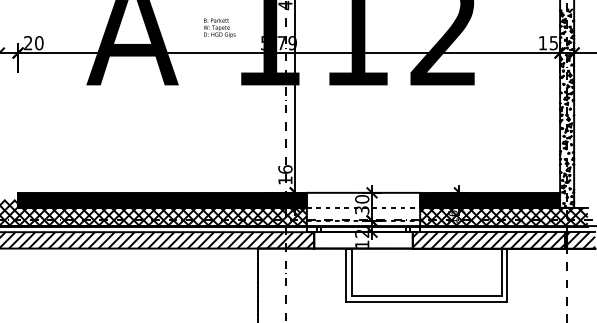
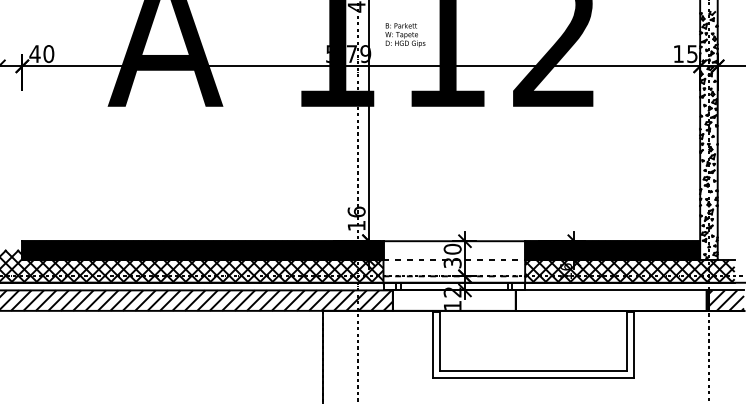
text: (219, 28) -> (405, 35), moved
text: (27, 42) -> (34, 53), 20 -> 40
hatch: (488, 240) -> (610, 300), removed

